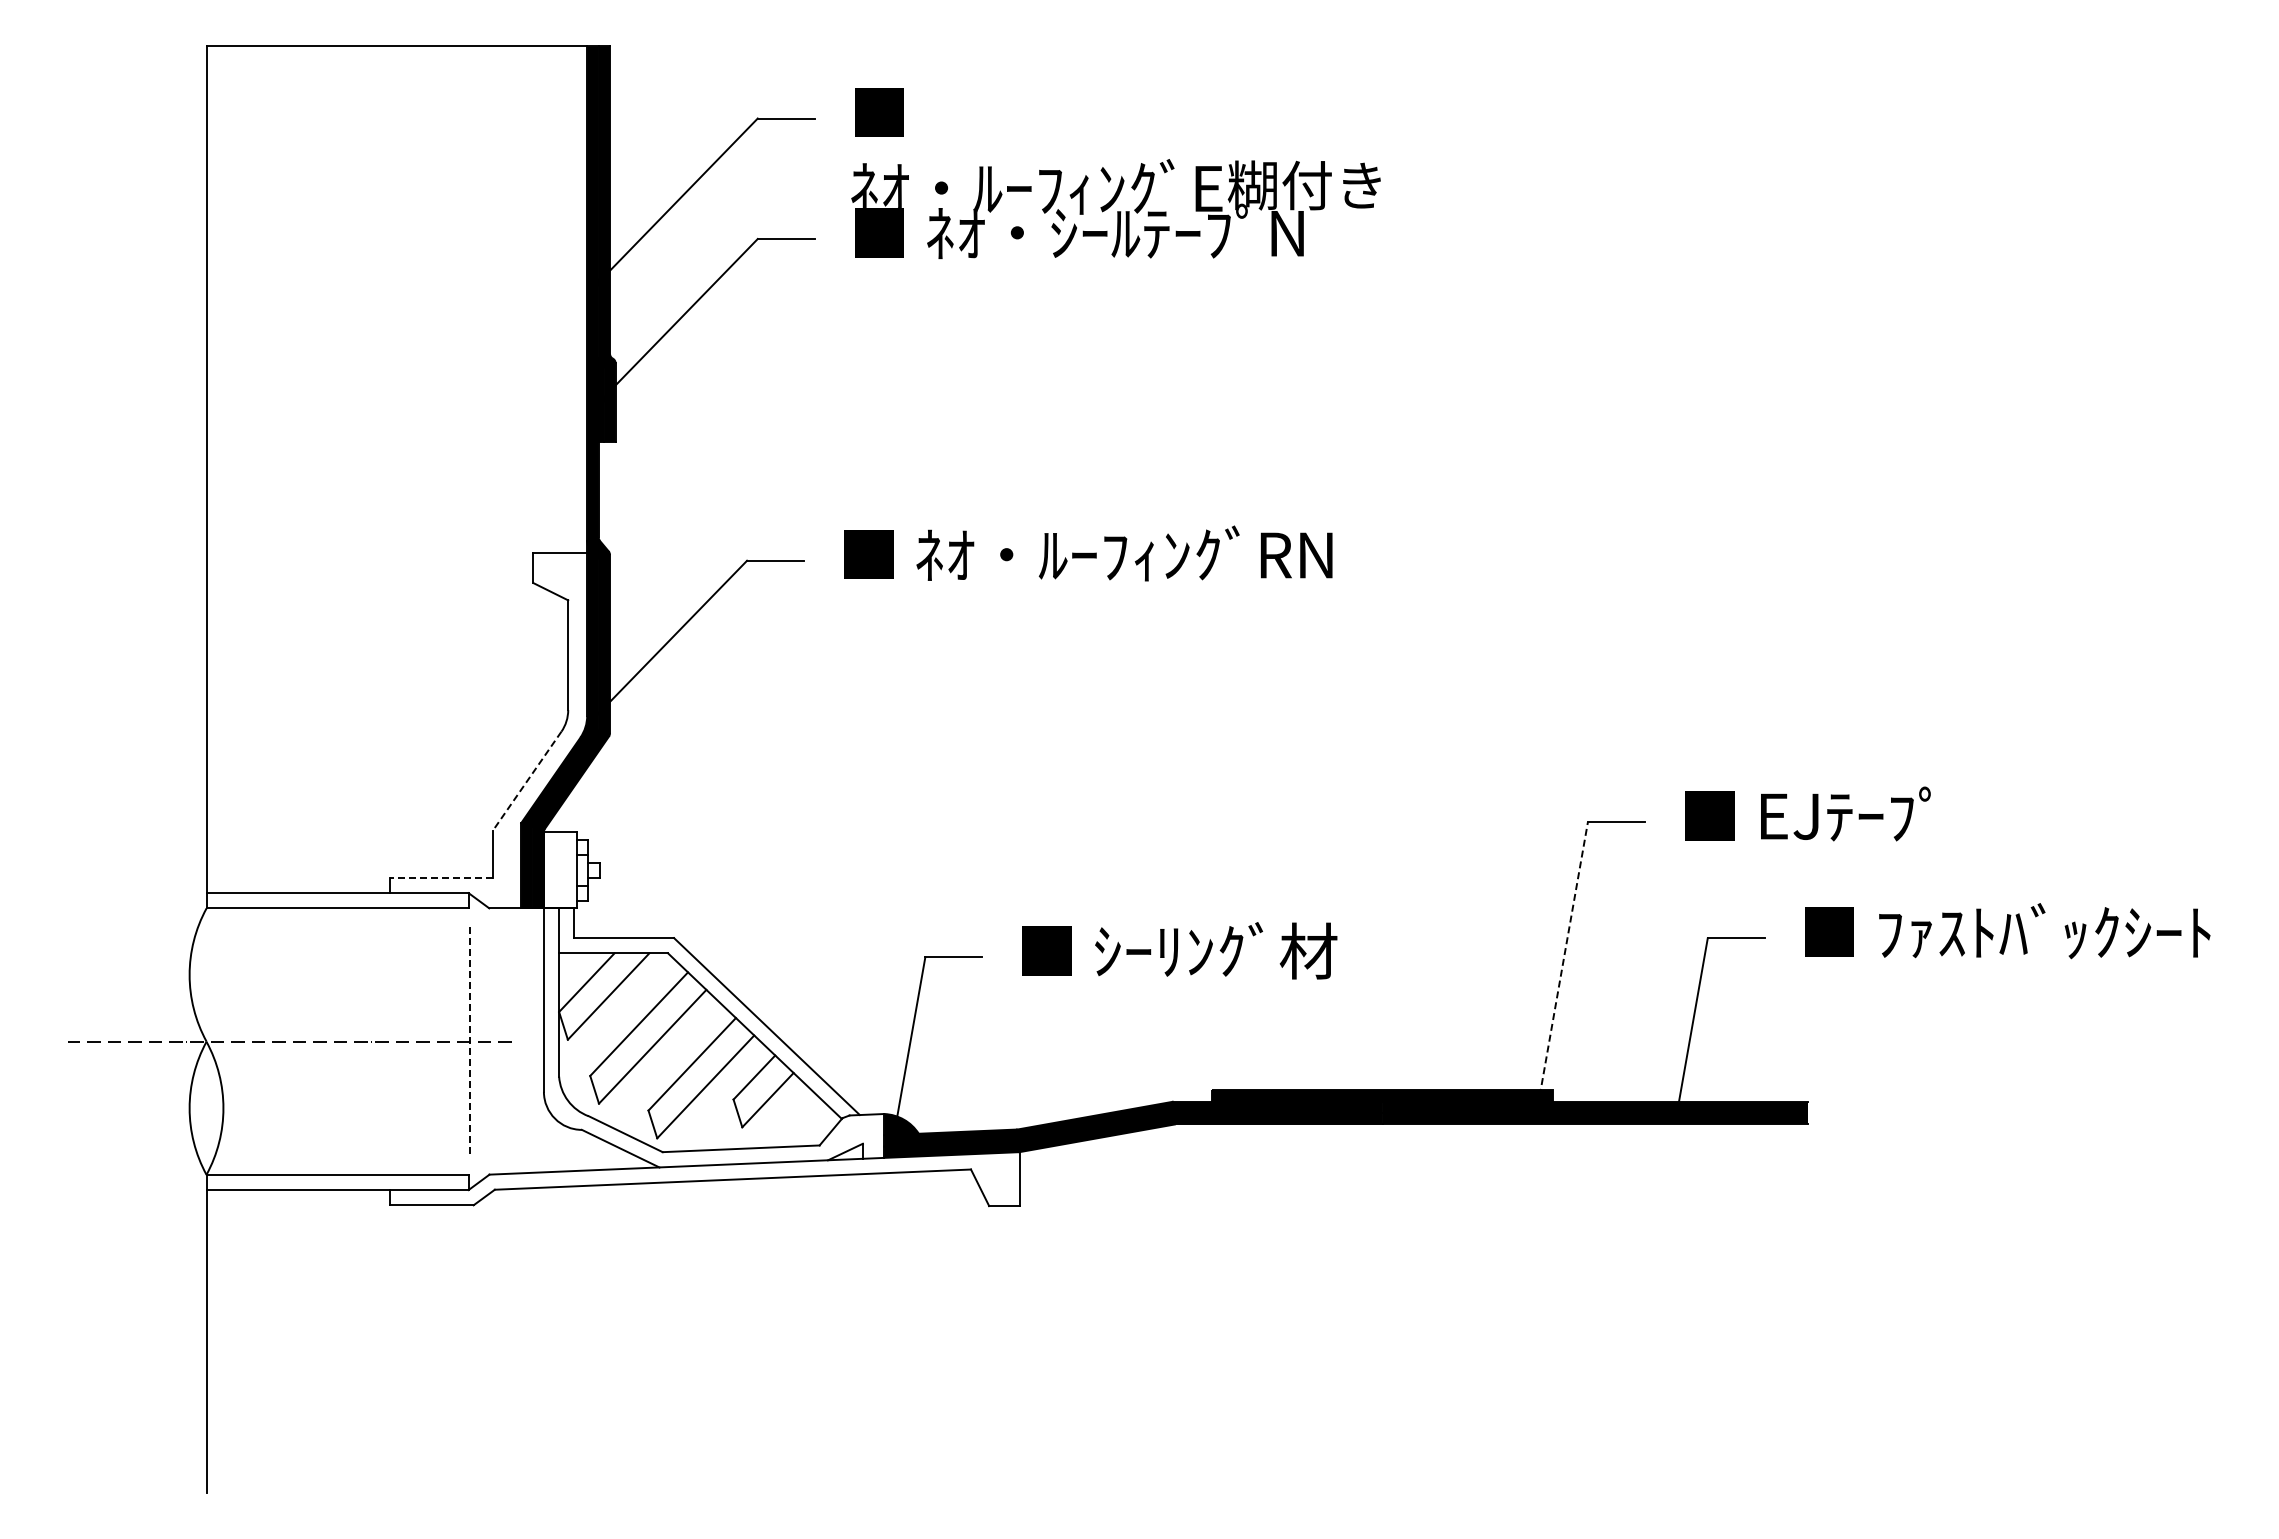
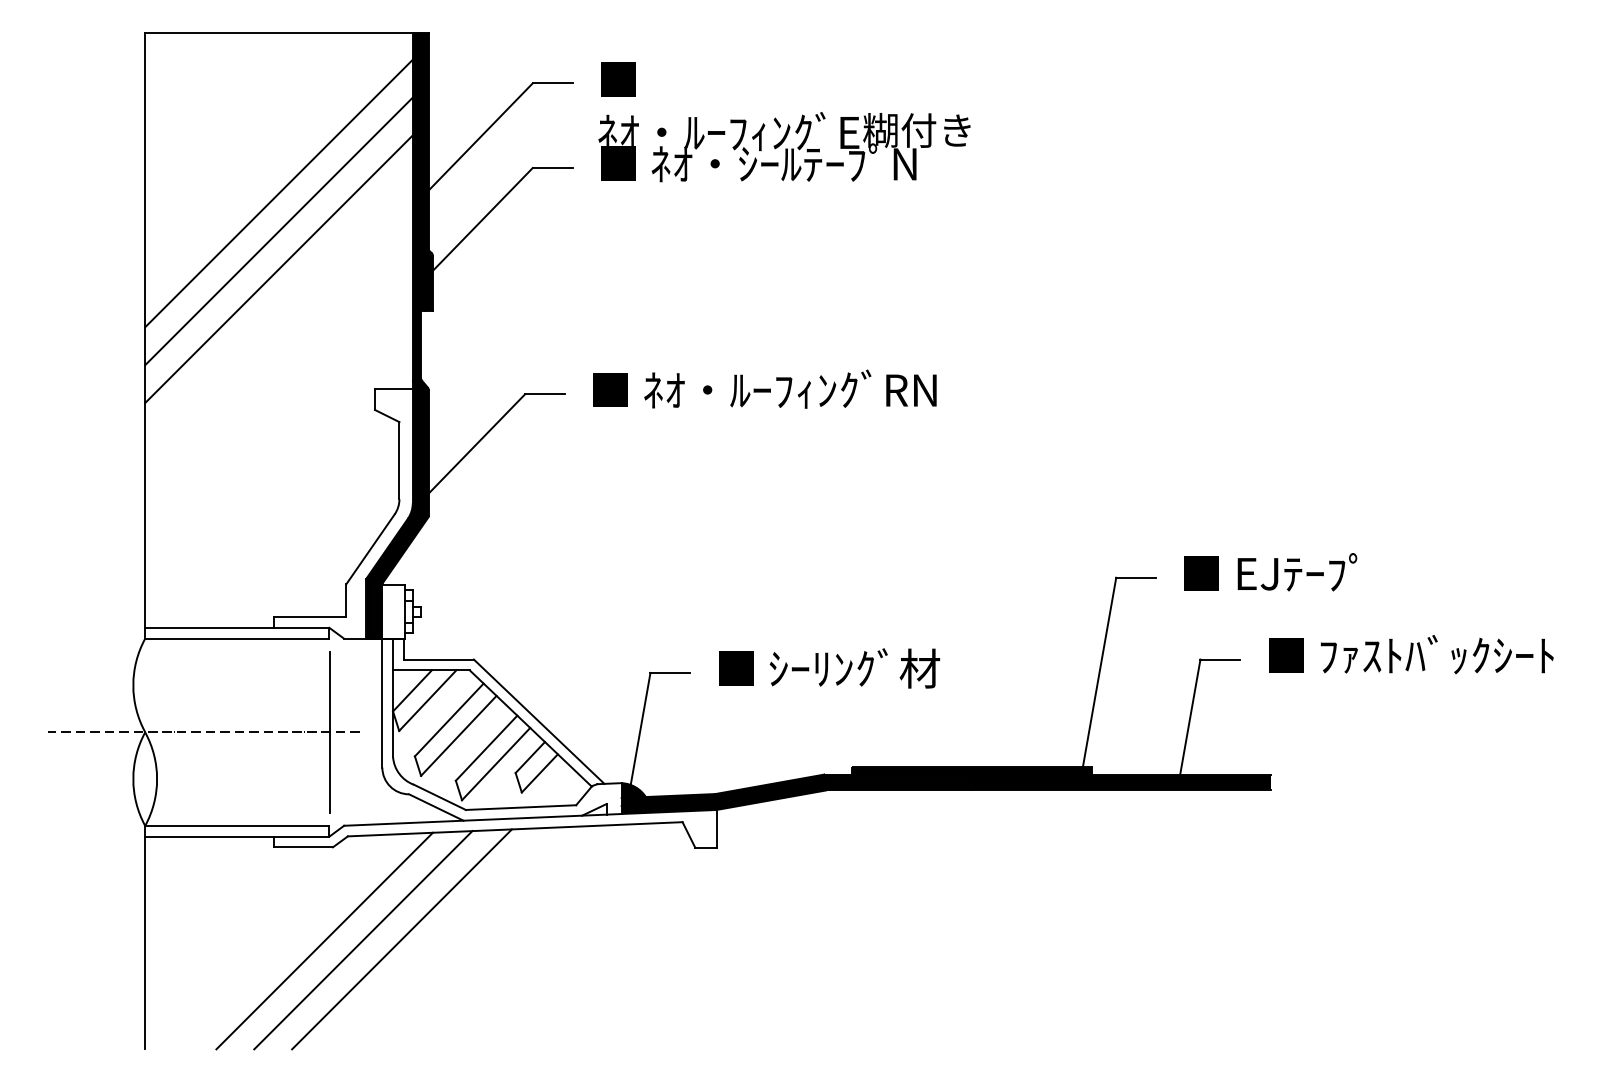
line: (396, 274) -> (278, 193), added
line: (396, 328) -> (278, 231), added
line: (396, 382) -> (278, 268), added
line: (526, 781) -> (370, 549), dashed -> solid
line: (441, 877) -> (310, 616), dashed -> solid
line: (1563, 958) -> (1099, 673), dashed -> solid
line: (469, 1042) -> (330, 732), dashed -> solid
line: (571, 1335) -> (401, 938), added
line: (516, 1337) -> (363, 940), added
line: (461, 1338) -> (324, 940), added

